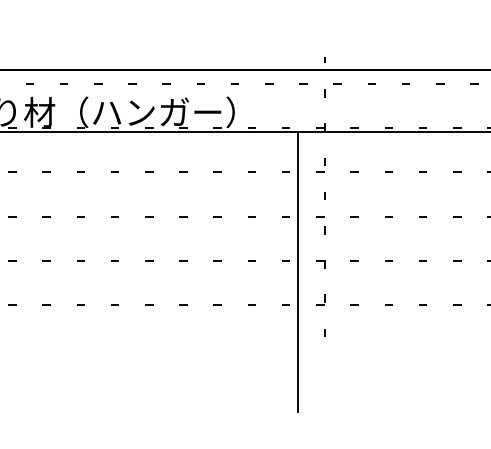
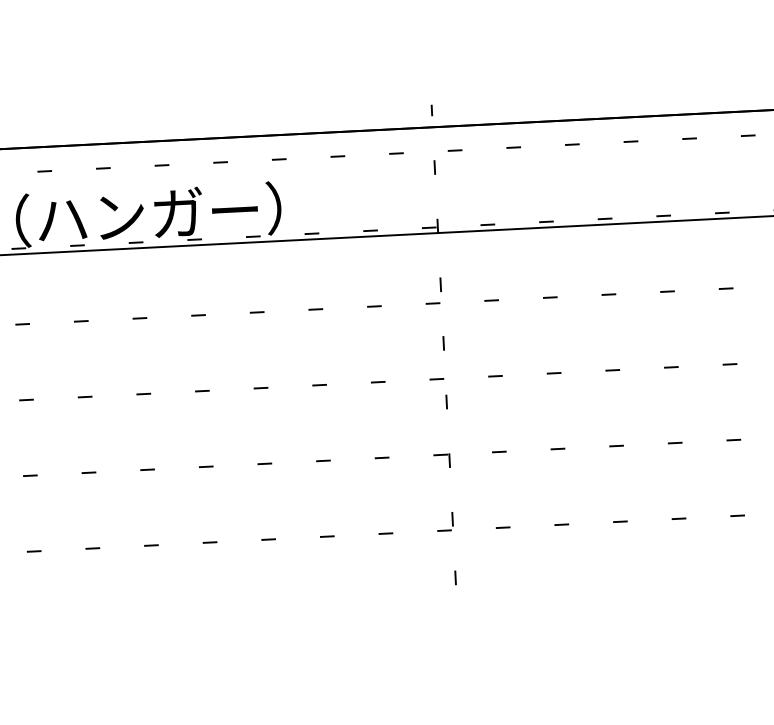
line: (298, 271) -> (404, 475), removed

